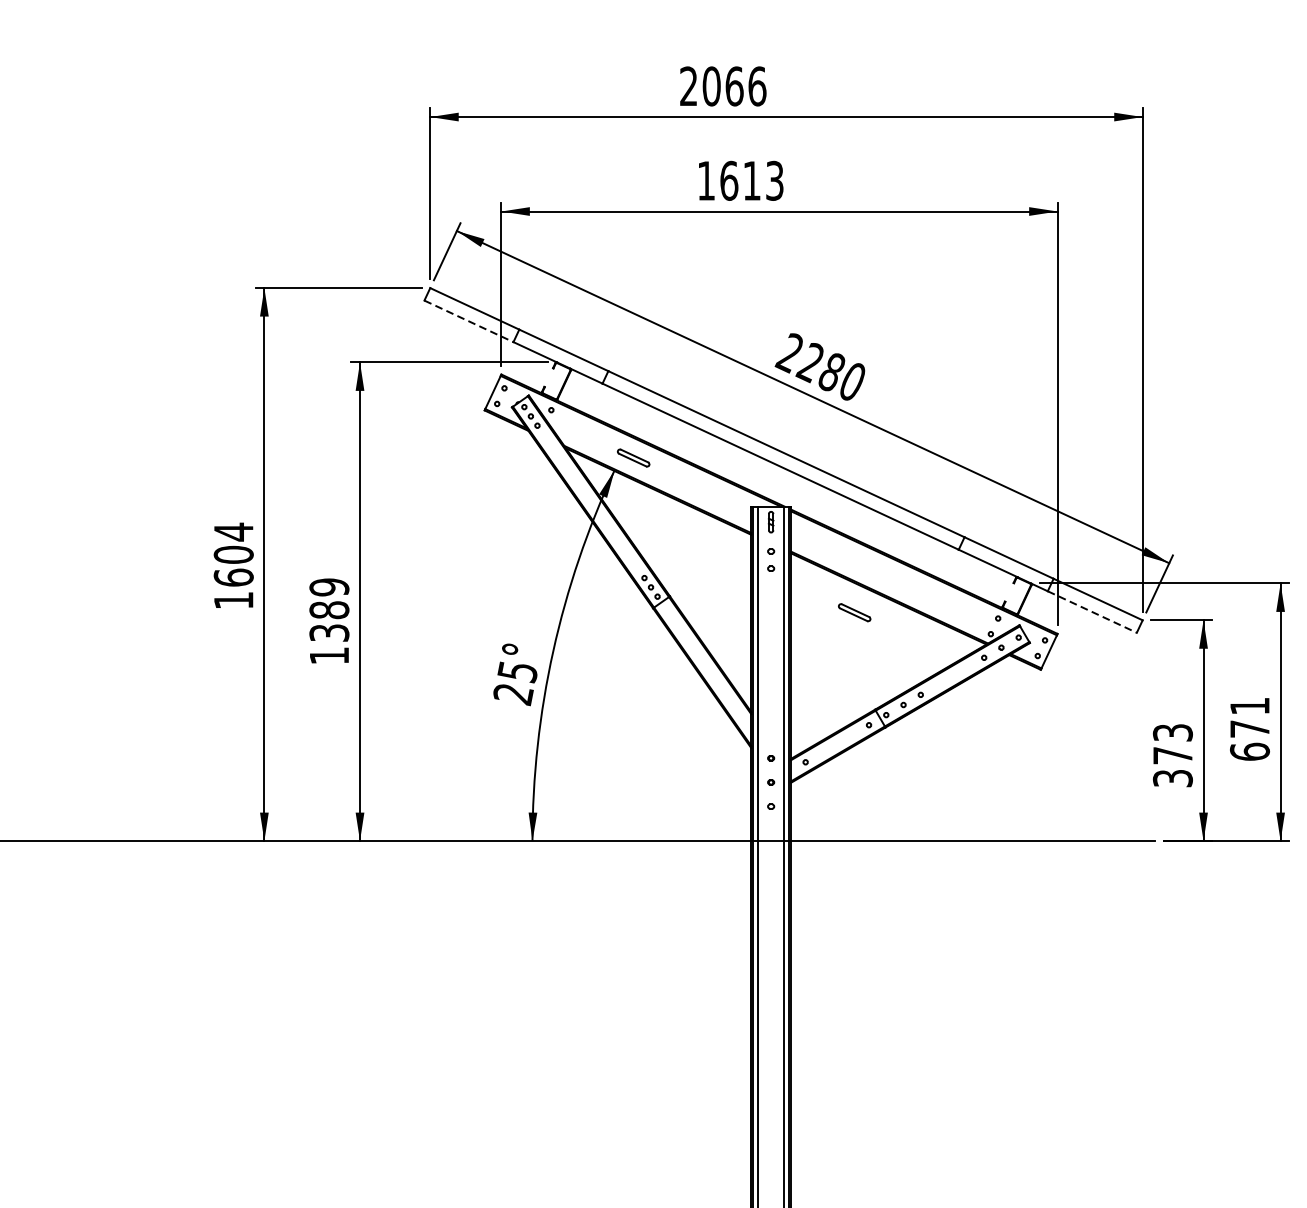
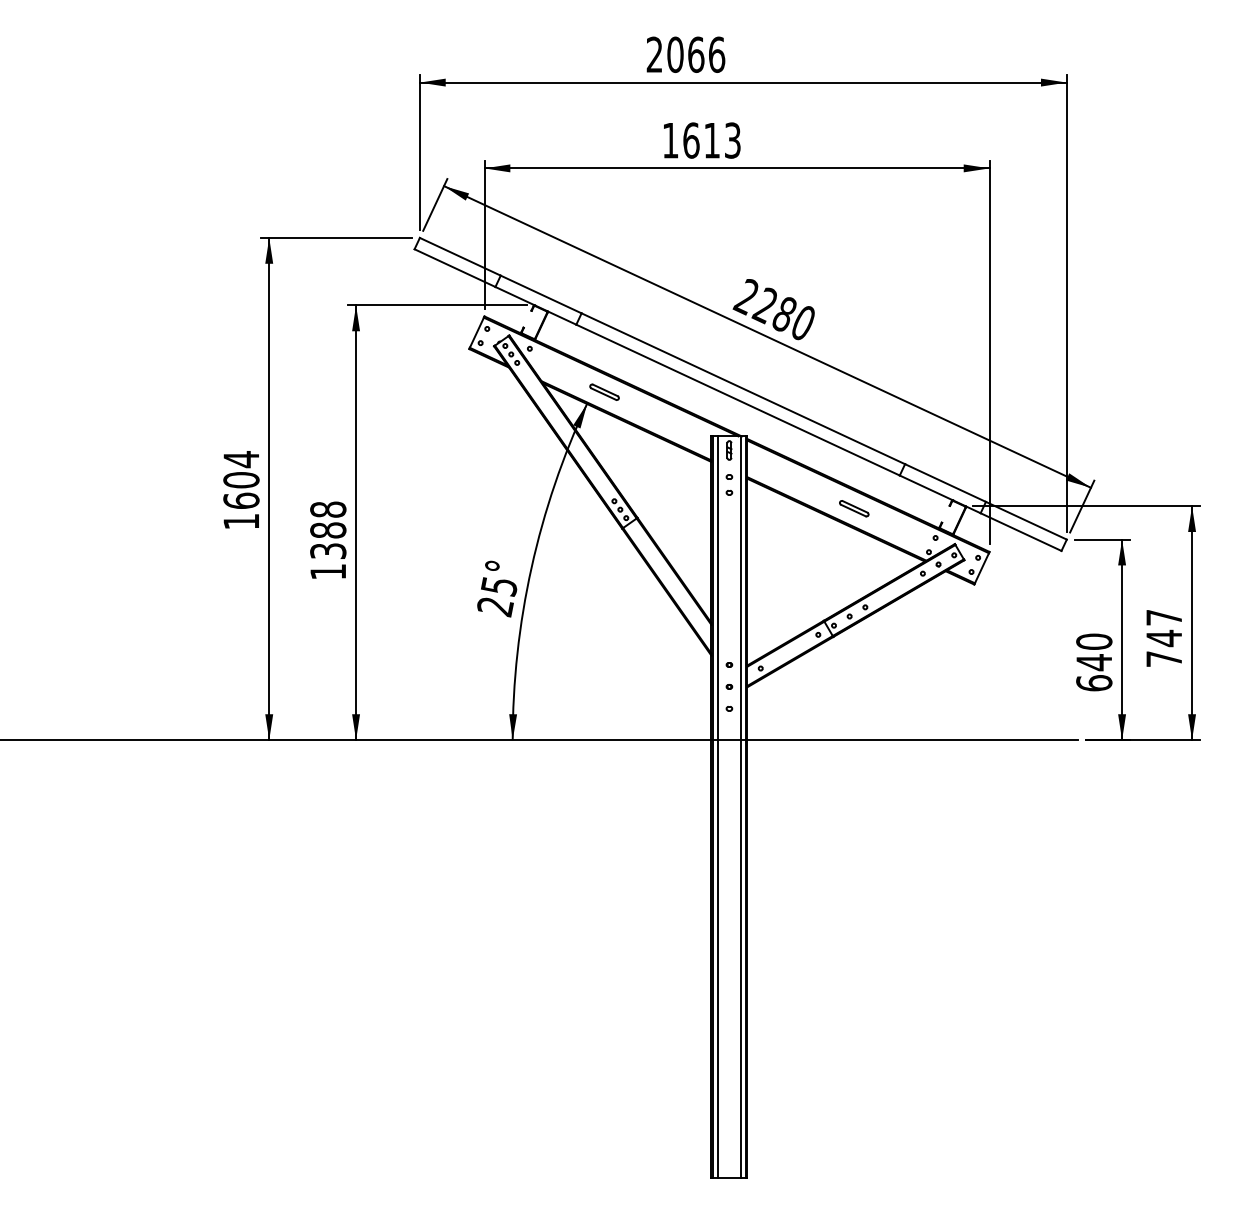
line: (469, 321) -> (455, 268), dashed -> solid
text: (329, 587) -> (328, 509), 1389 -> 1388
part: (854, 612) -> (854, 508), moved
line: (1092, 612) -> (1021, 532), dashed -> solid
text: (1250, 729) -> (1164, 638), 671 -> 747
text: (1173, 755) -> (1094, 662), 373 -> 640

